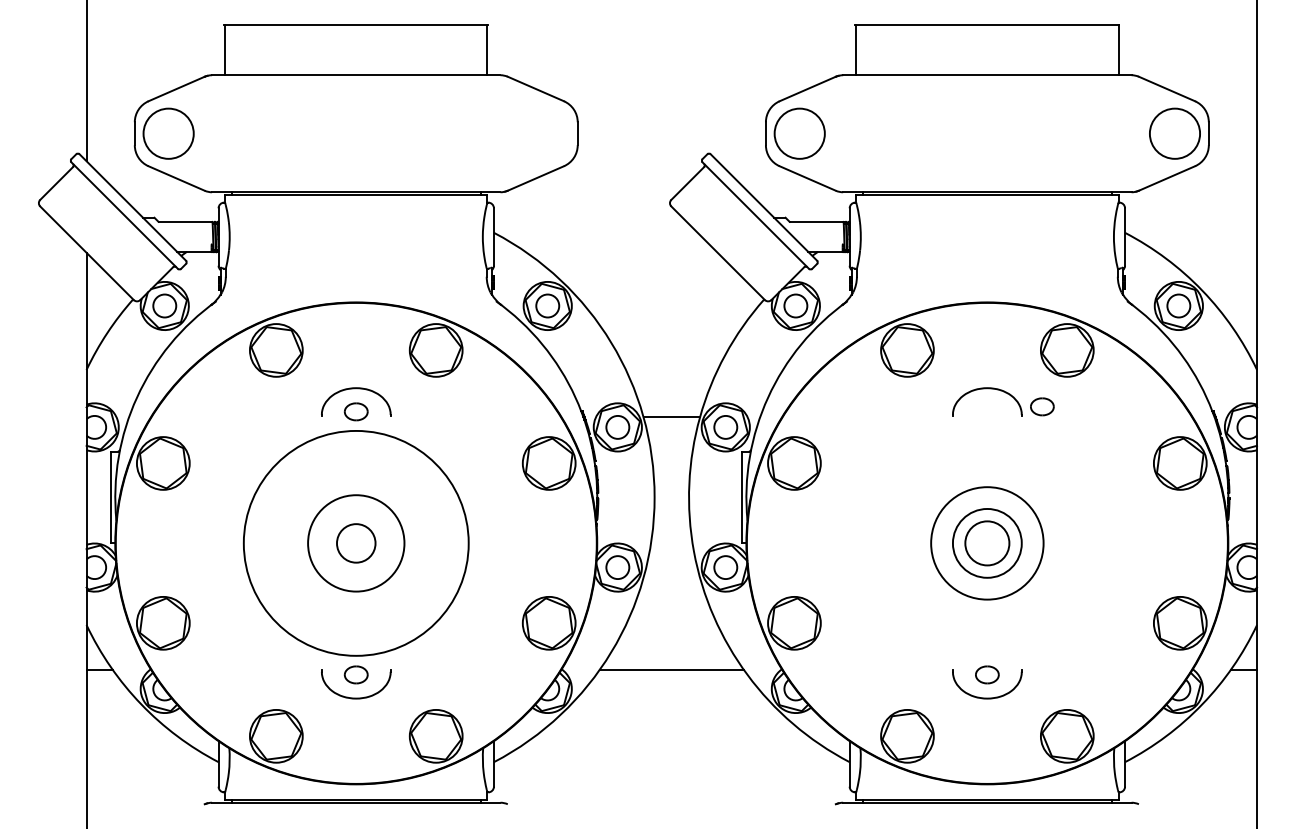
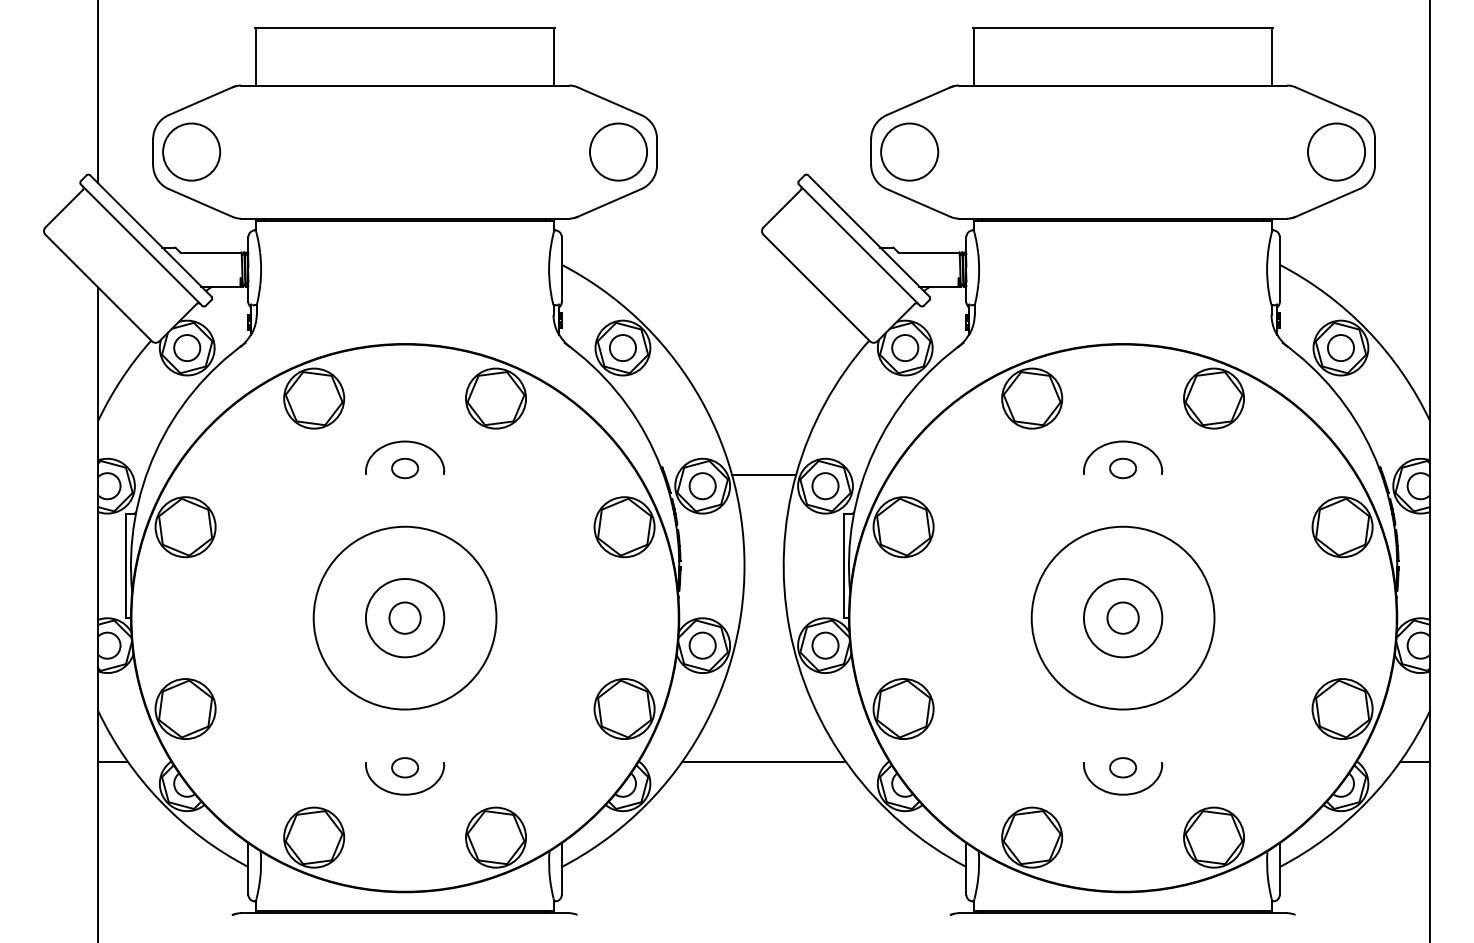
circle: (543, 133) -> (618, 151), added
part: (1042, 406) -> (1123, 468), moved
circle: (355, 542) -> (404, 617), size x0.71
circle: (355, 543) -> (404, 618), size x0.71
circle: (356, 543) -> (405, 618), size x0.71
circle: (987, 543) -> (1123, 618), size x0.62
circle: (987, 543) -> (1123, 618), size x1.43

